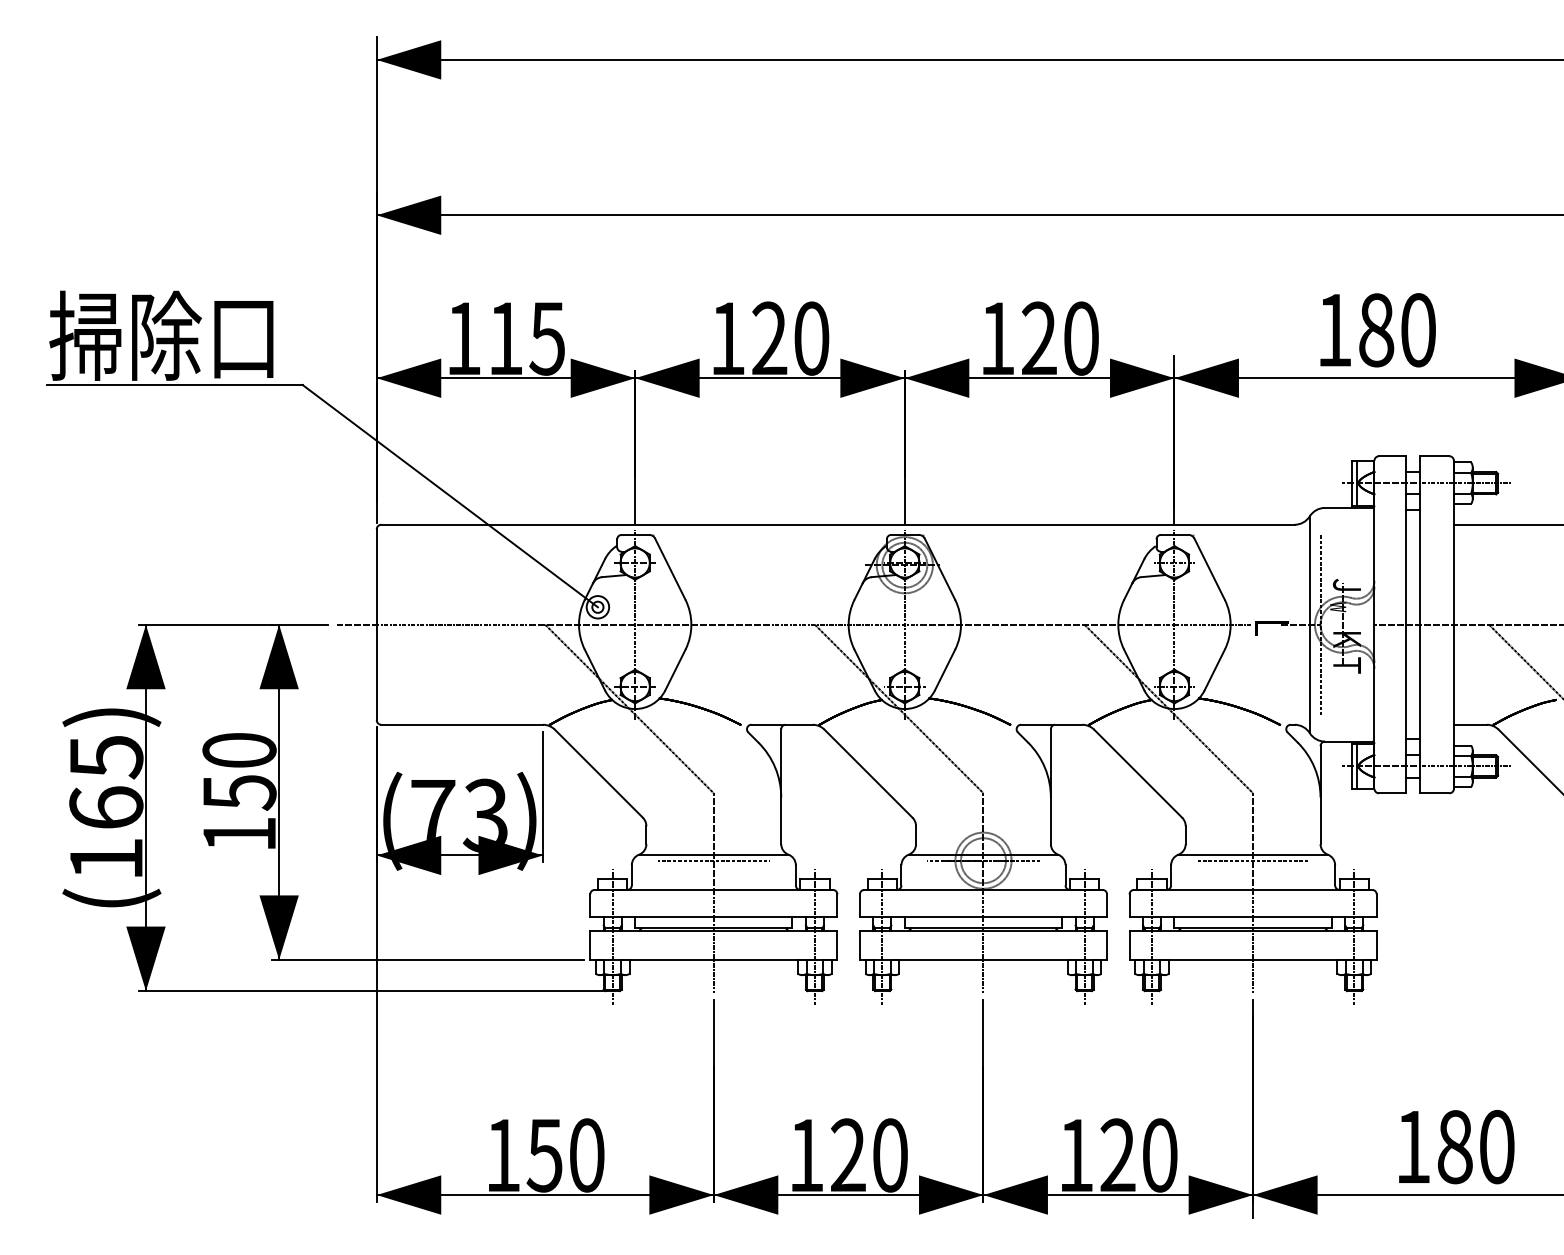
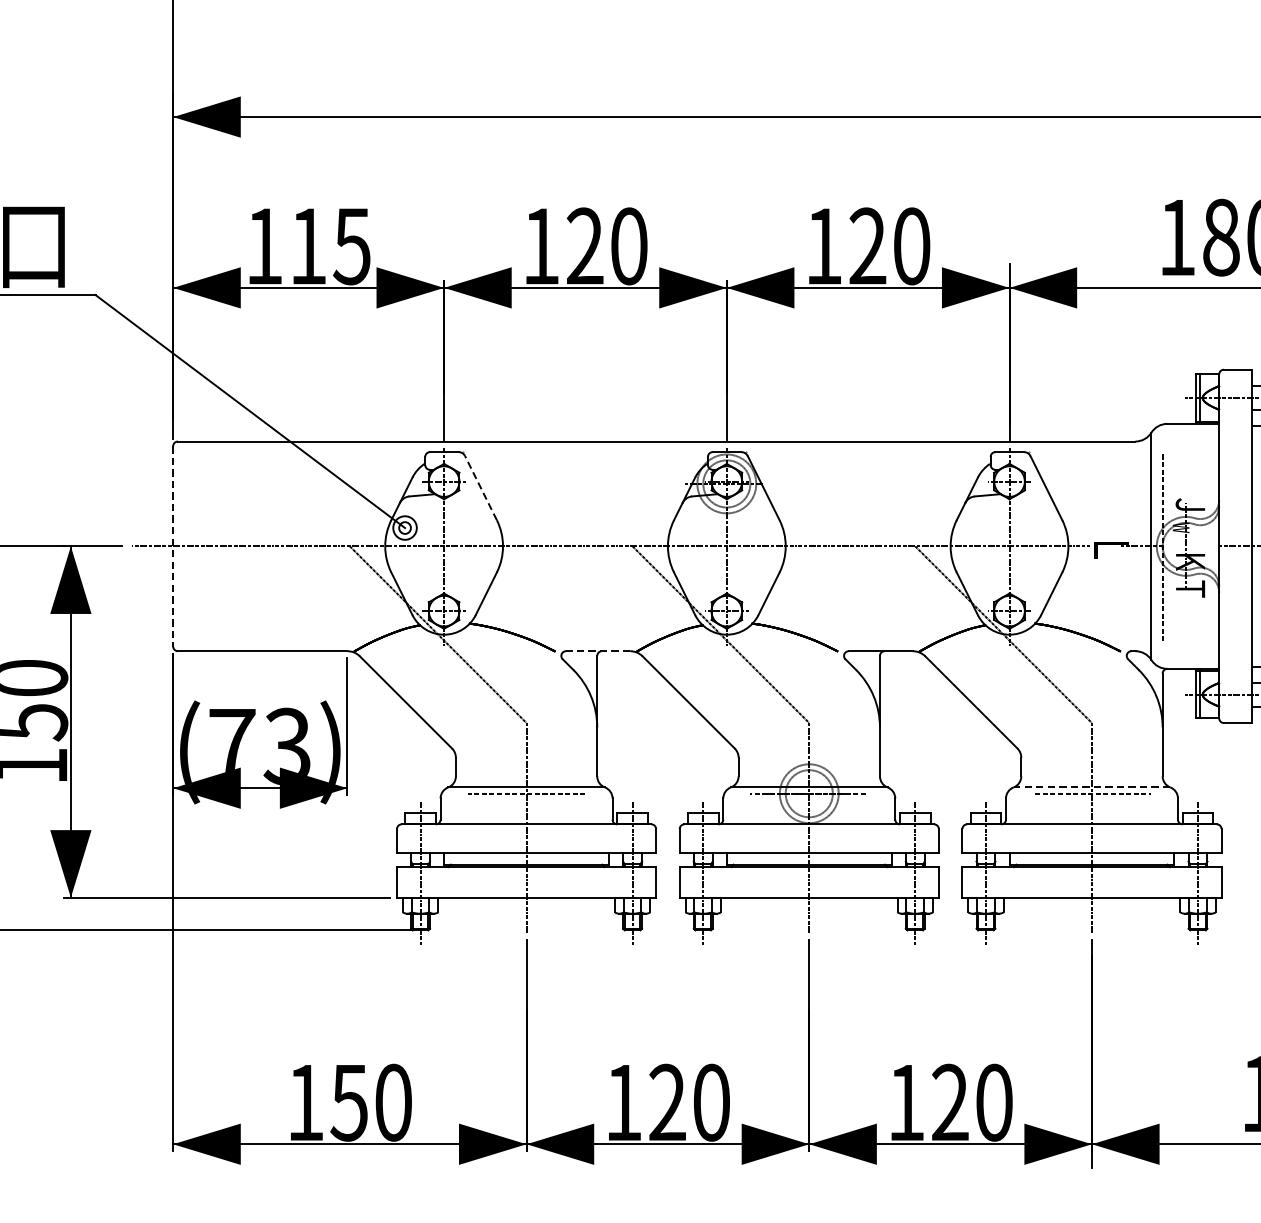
line: (670, 568) -> (481, 487), solid -> dashed
line: (376, 624) -> (172, 546), solid -> dashed
line: (782, 724) -> (598, 650), solid -> dashed
line: (1253, 854) -> (1092, 787), solid -> dashed

